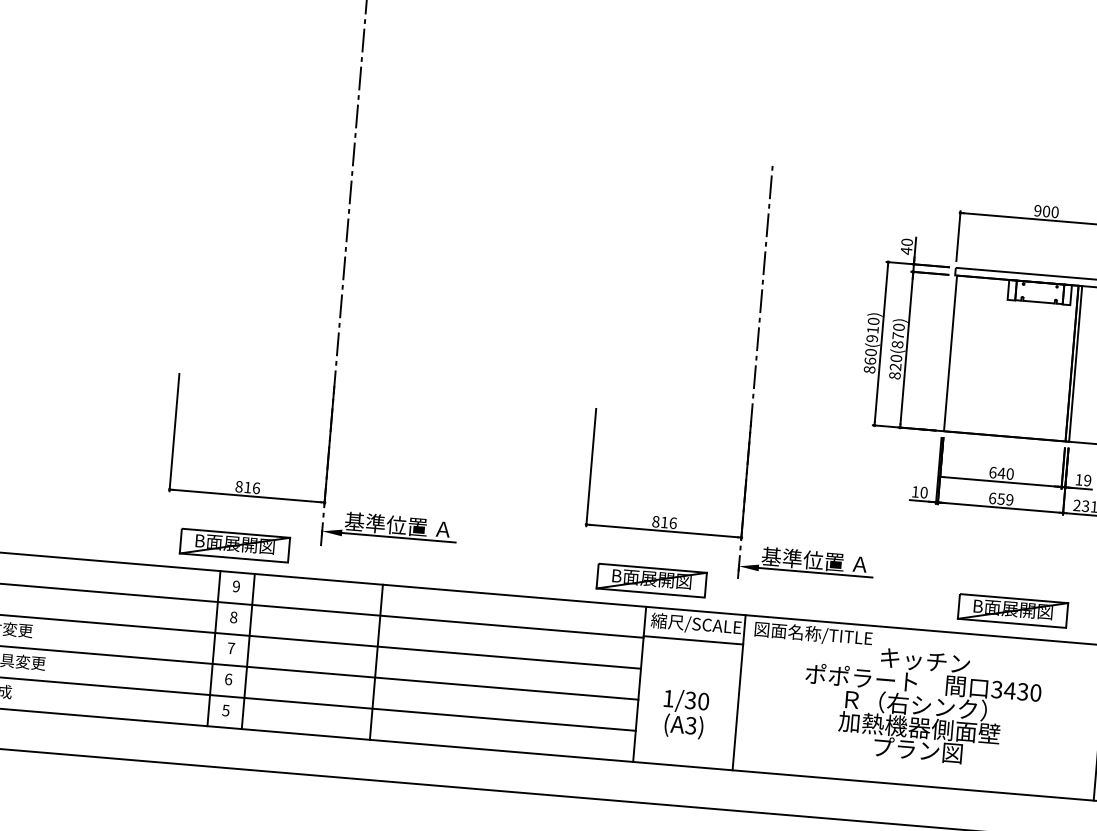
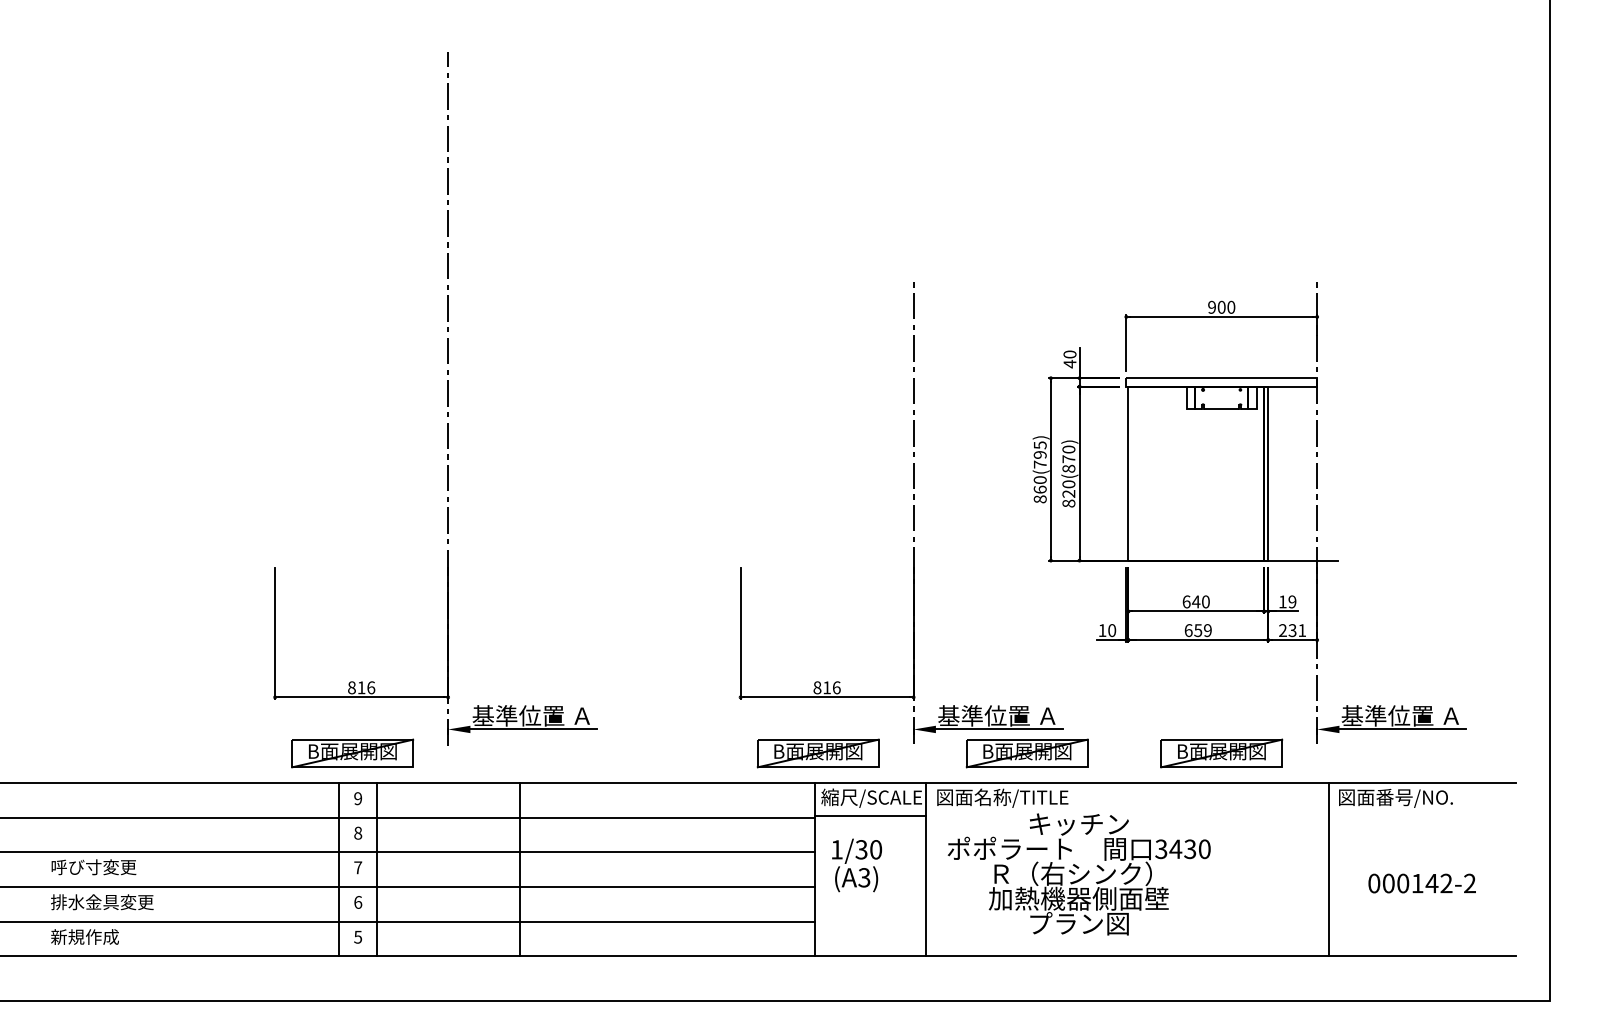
text: (872, 329) -> (1039, 454), 860(910) -> 860(795)
part: (838, 596) -> (1026, 753), added
text: (920, 706) -> (1078, 874), moved
text: (684, 714) -> (856, 865), moved

